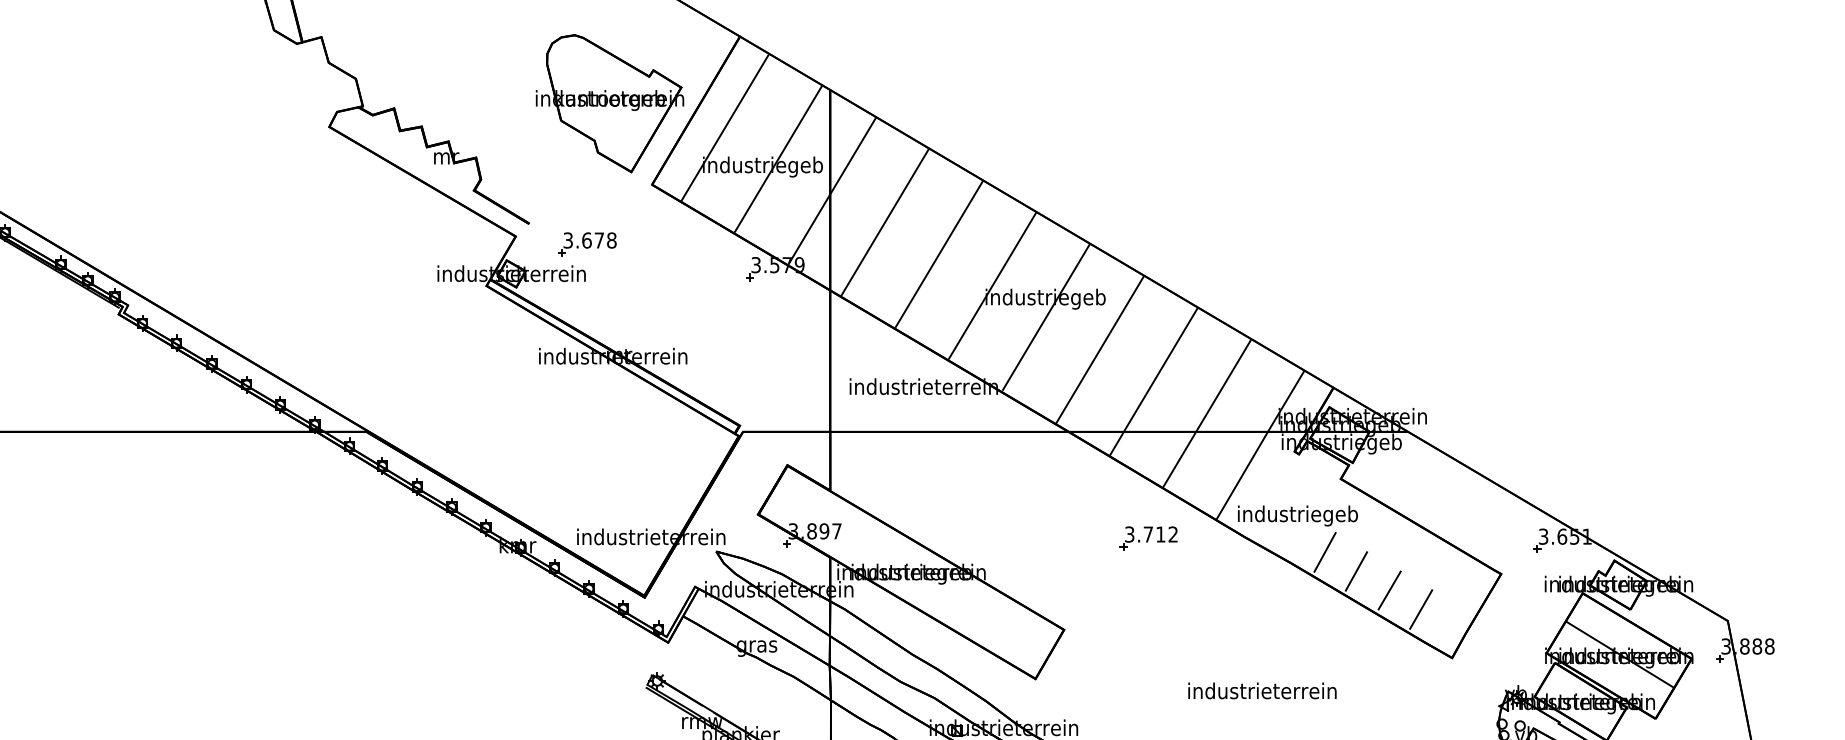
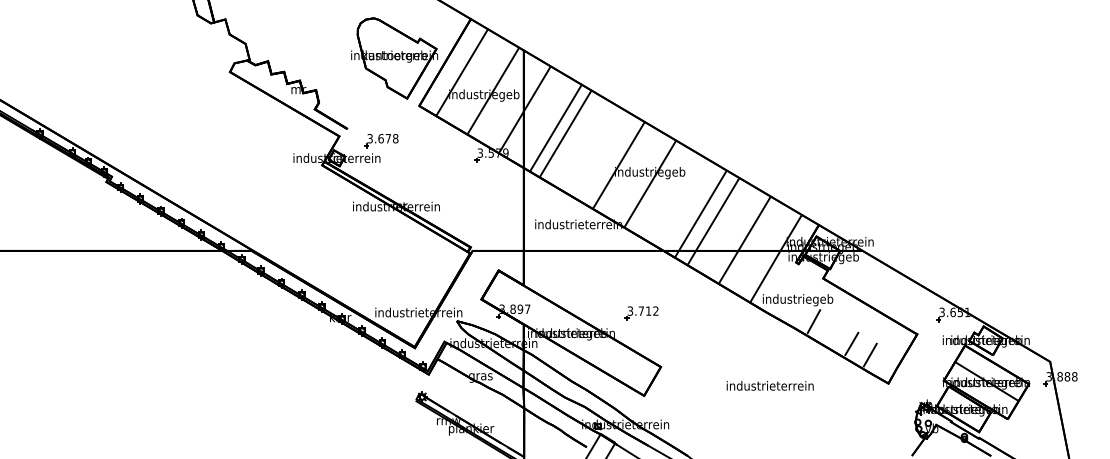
line: (938, 253) -> (565, 133), moved
line: (1099, 349) -> (700, 213), moved
part: (1148, 538) -> (641, 313), moved
line: (1356, 570) -> (832, 332), removed
text: (1261, 690) -> (769, 385), moved

